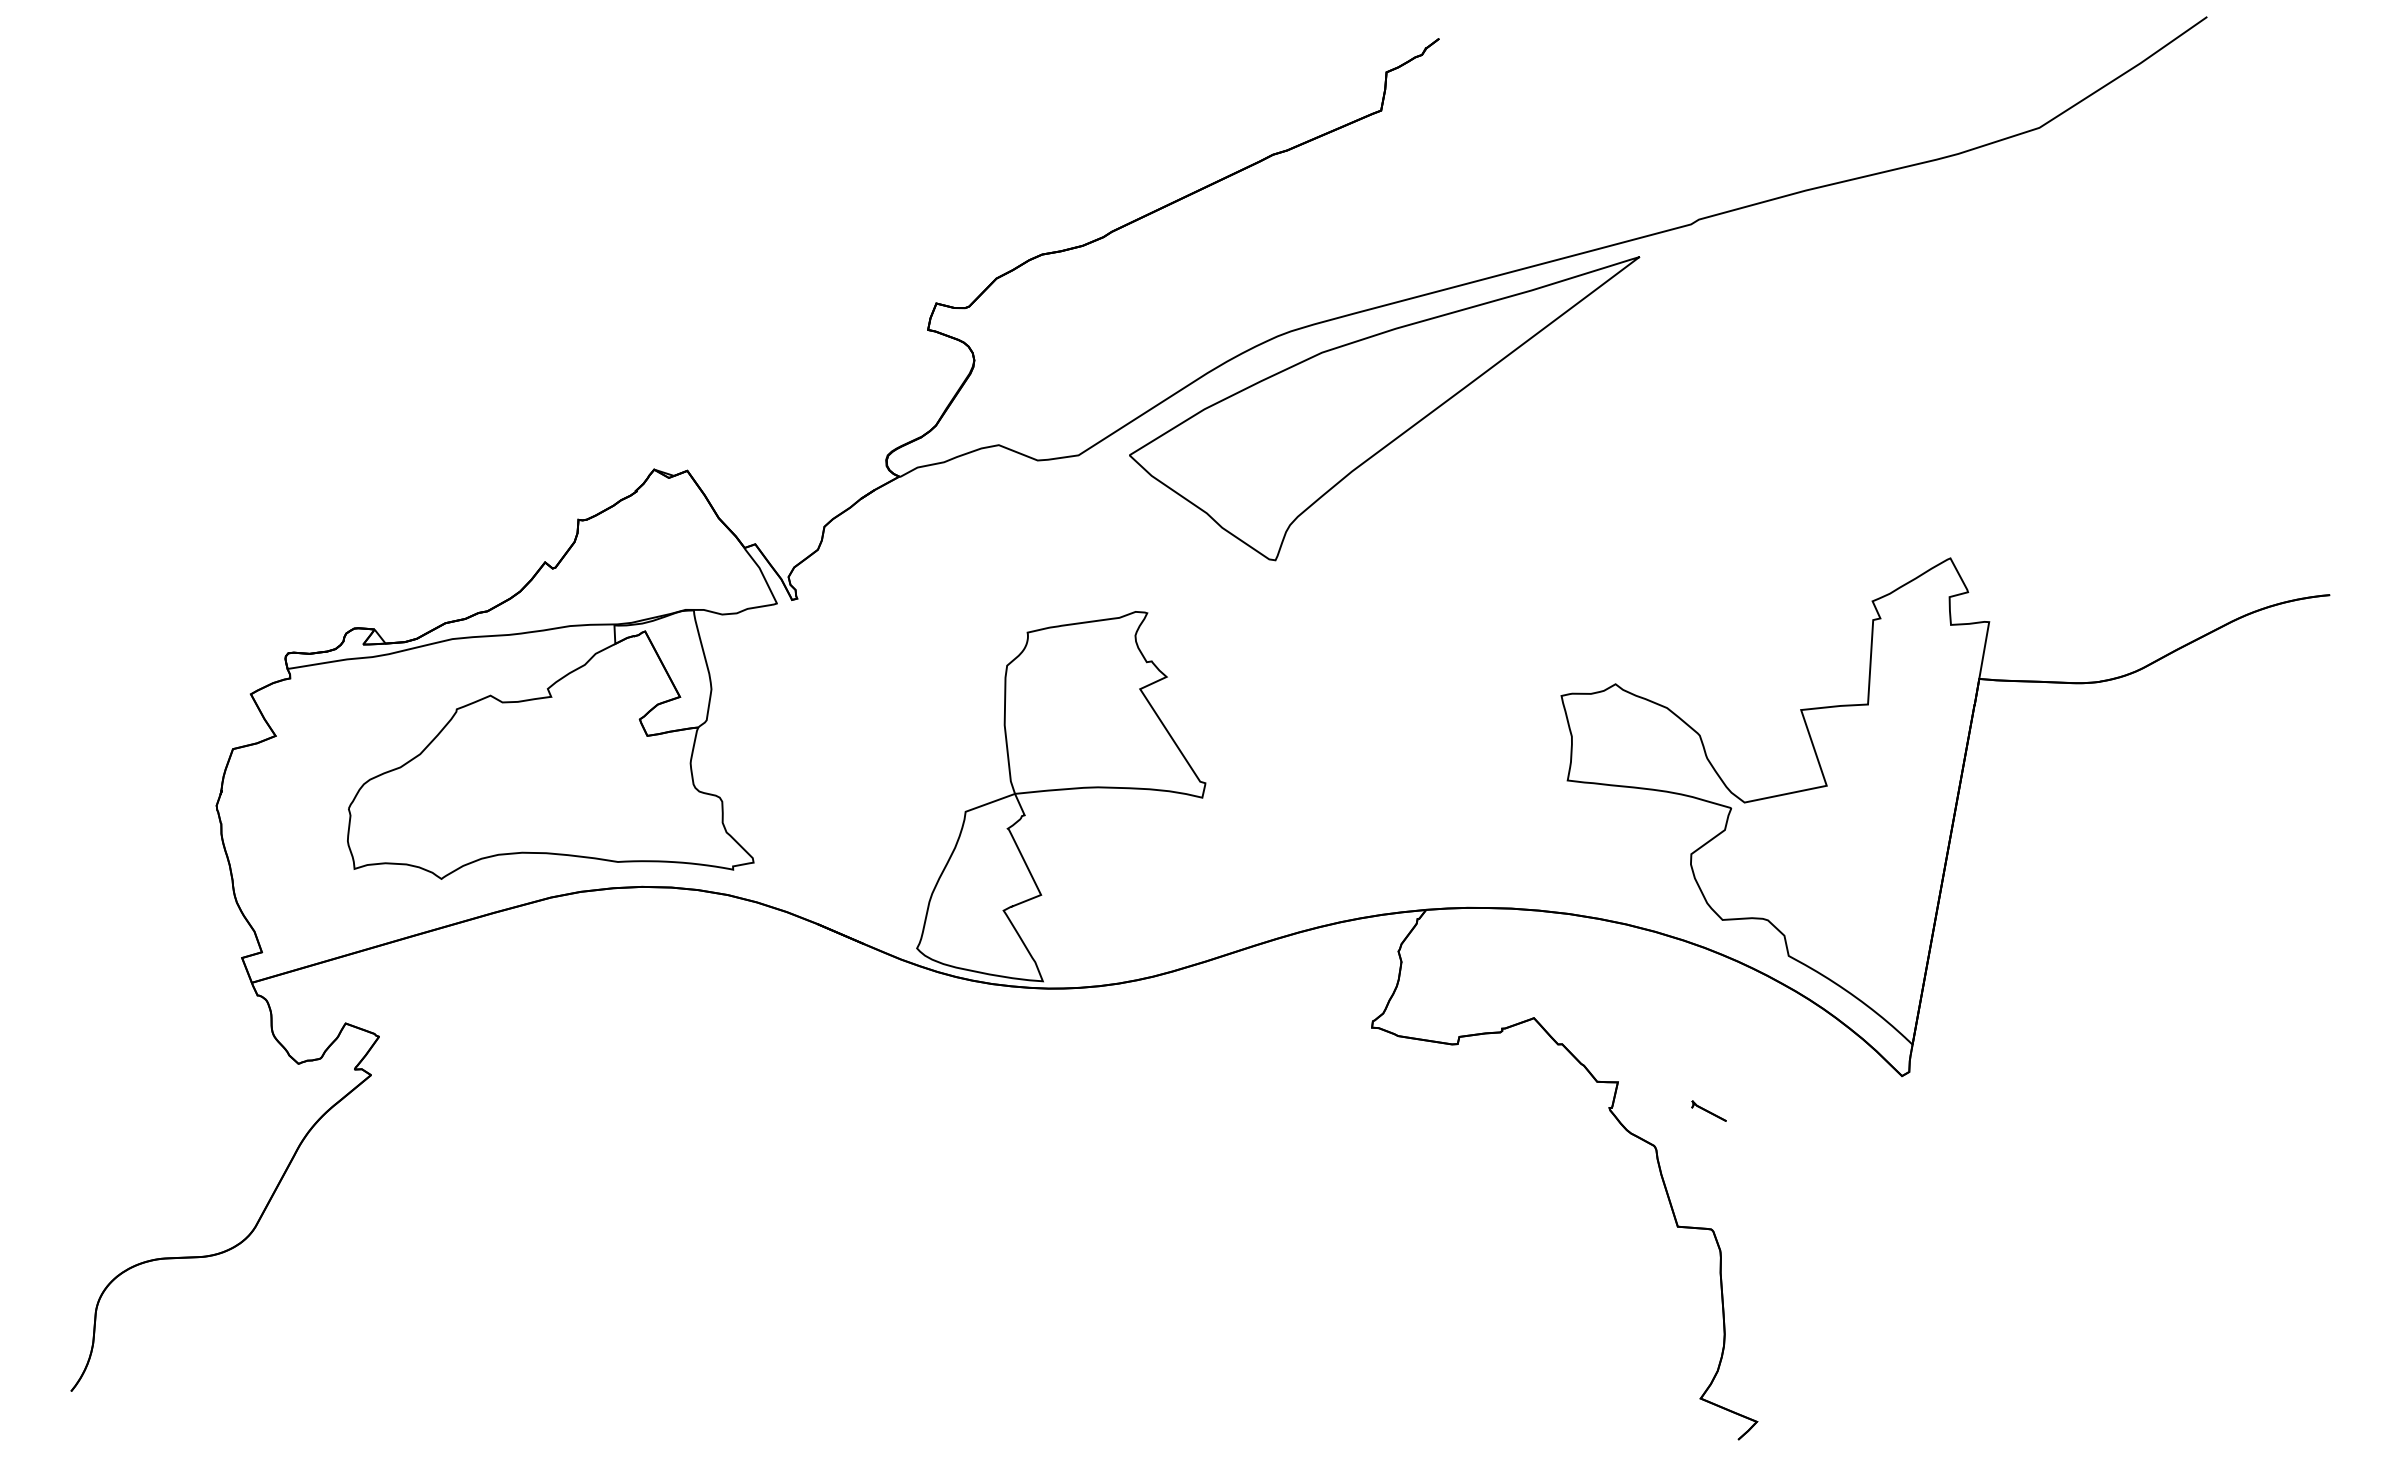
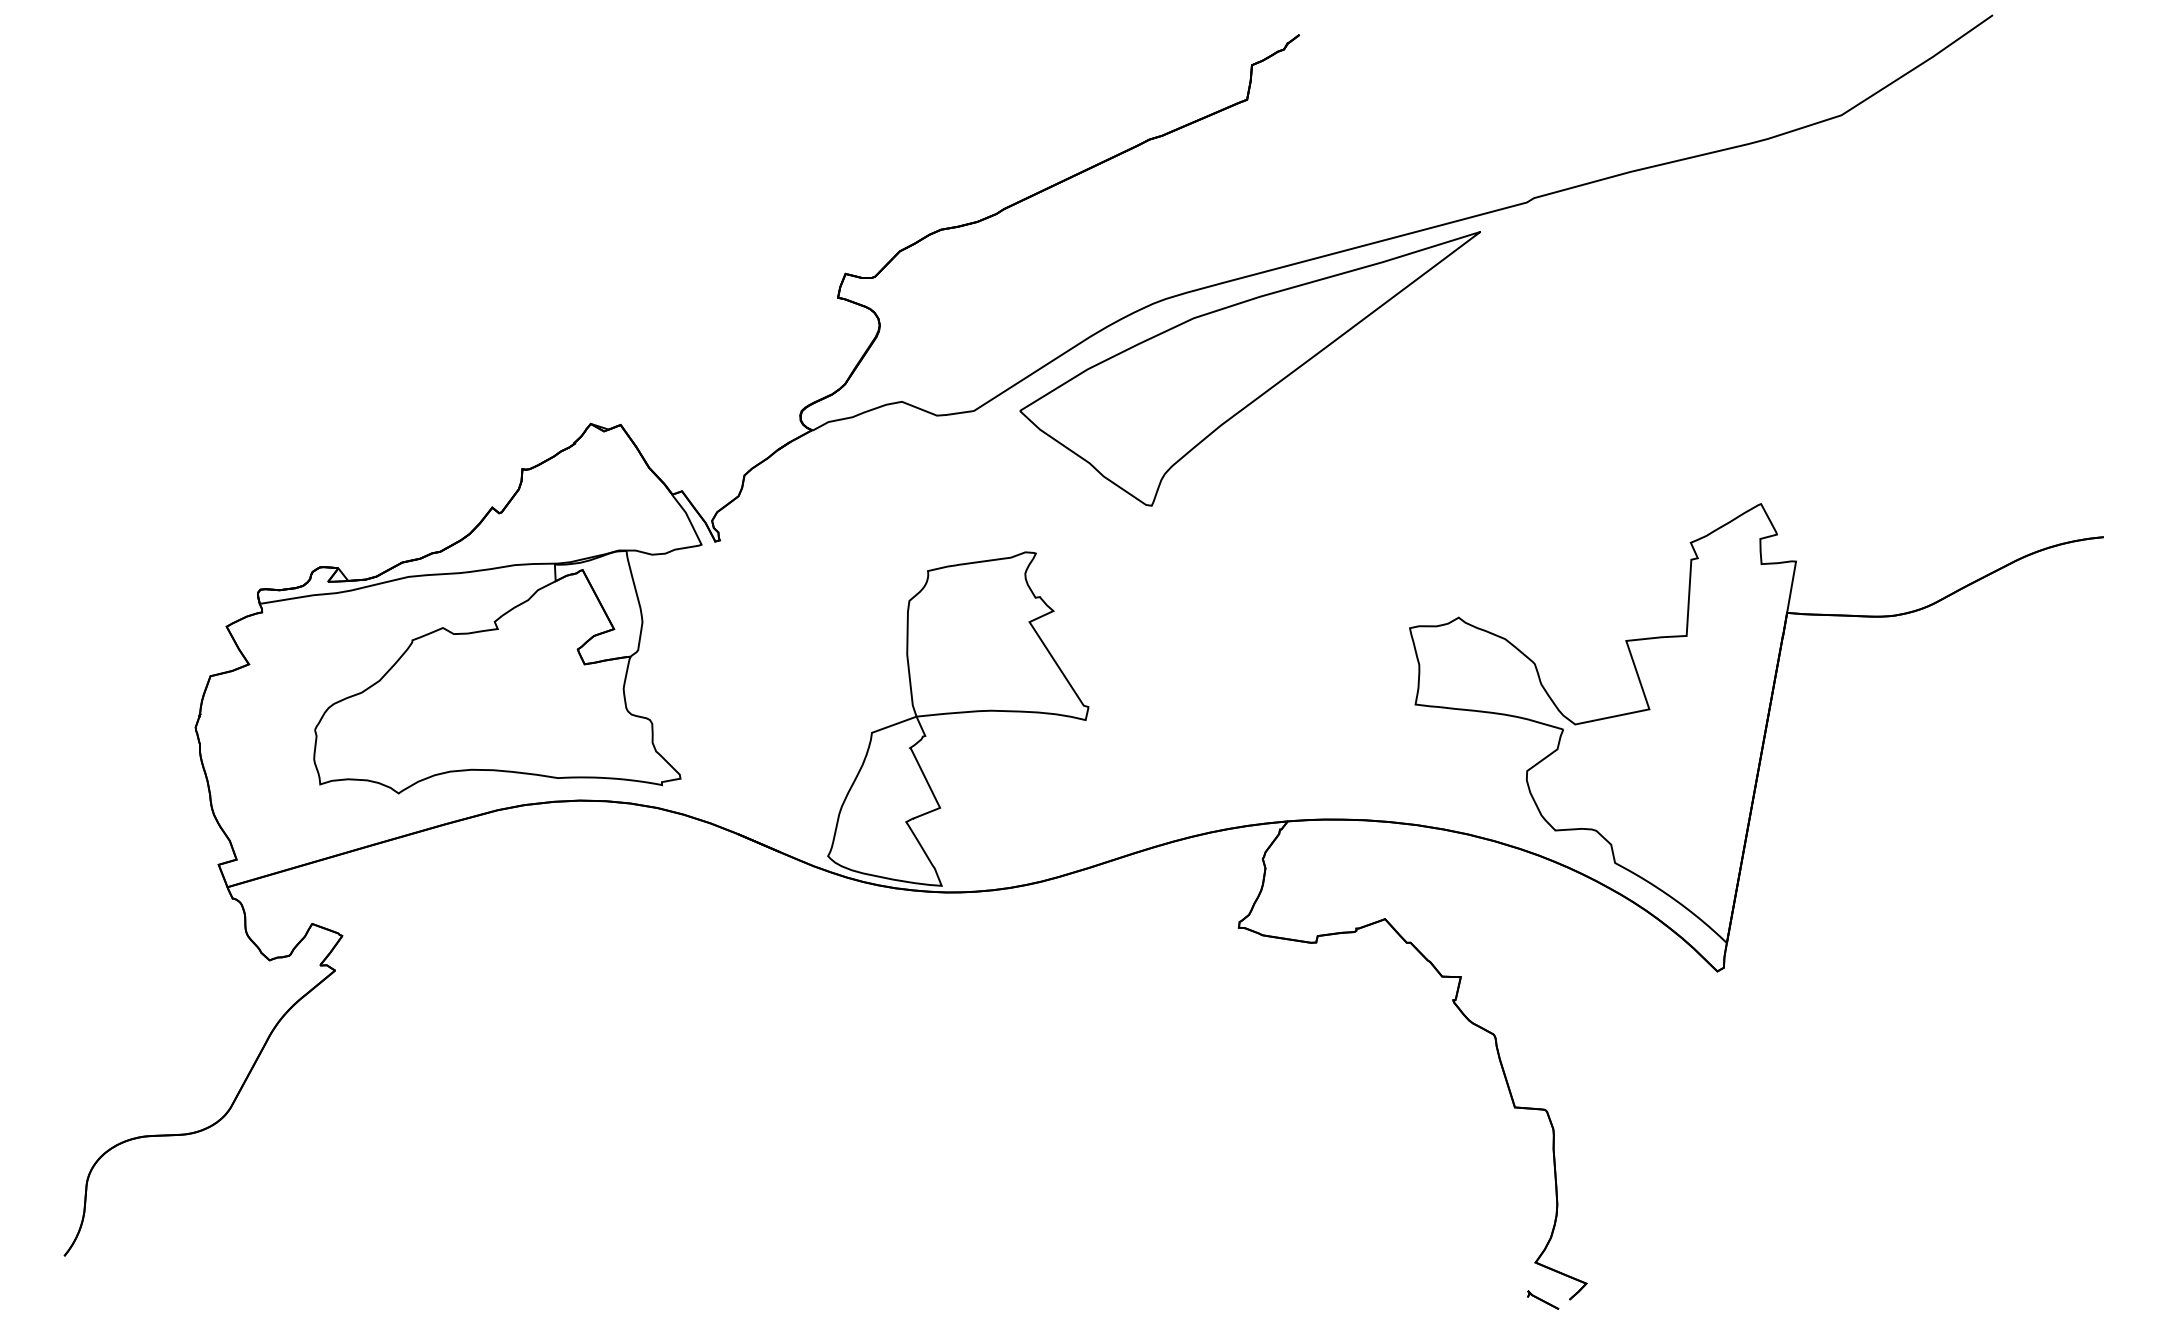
part: (1709, 1110) -> (1543, 1299), moved

